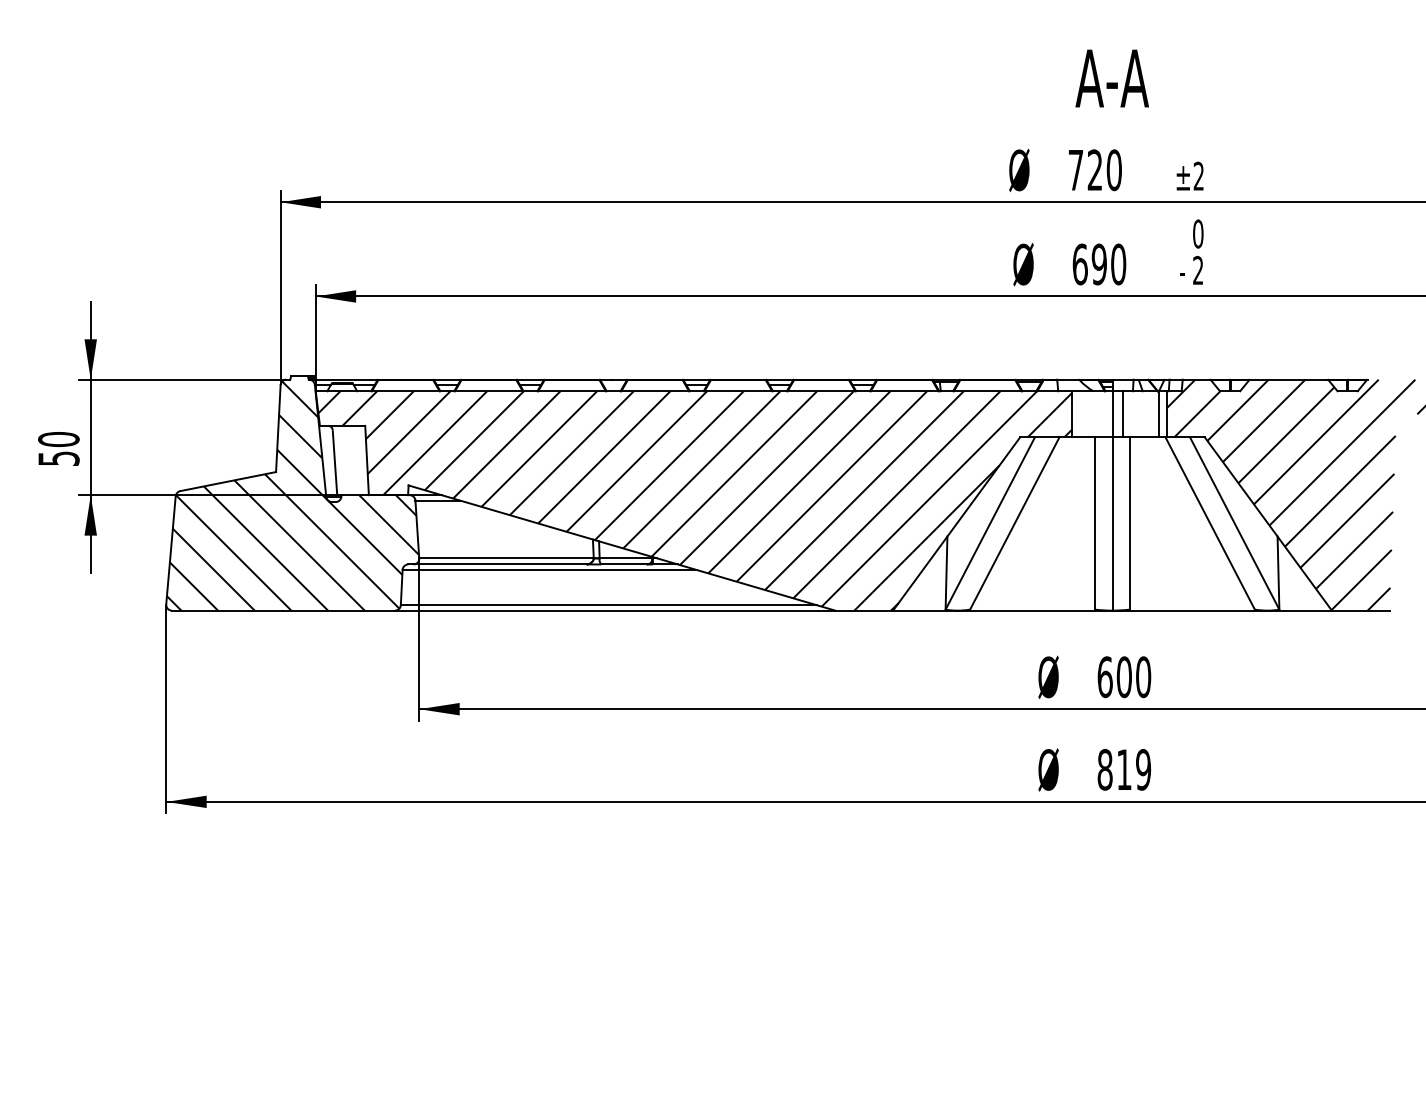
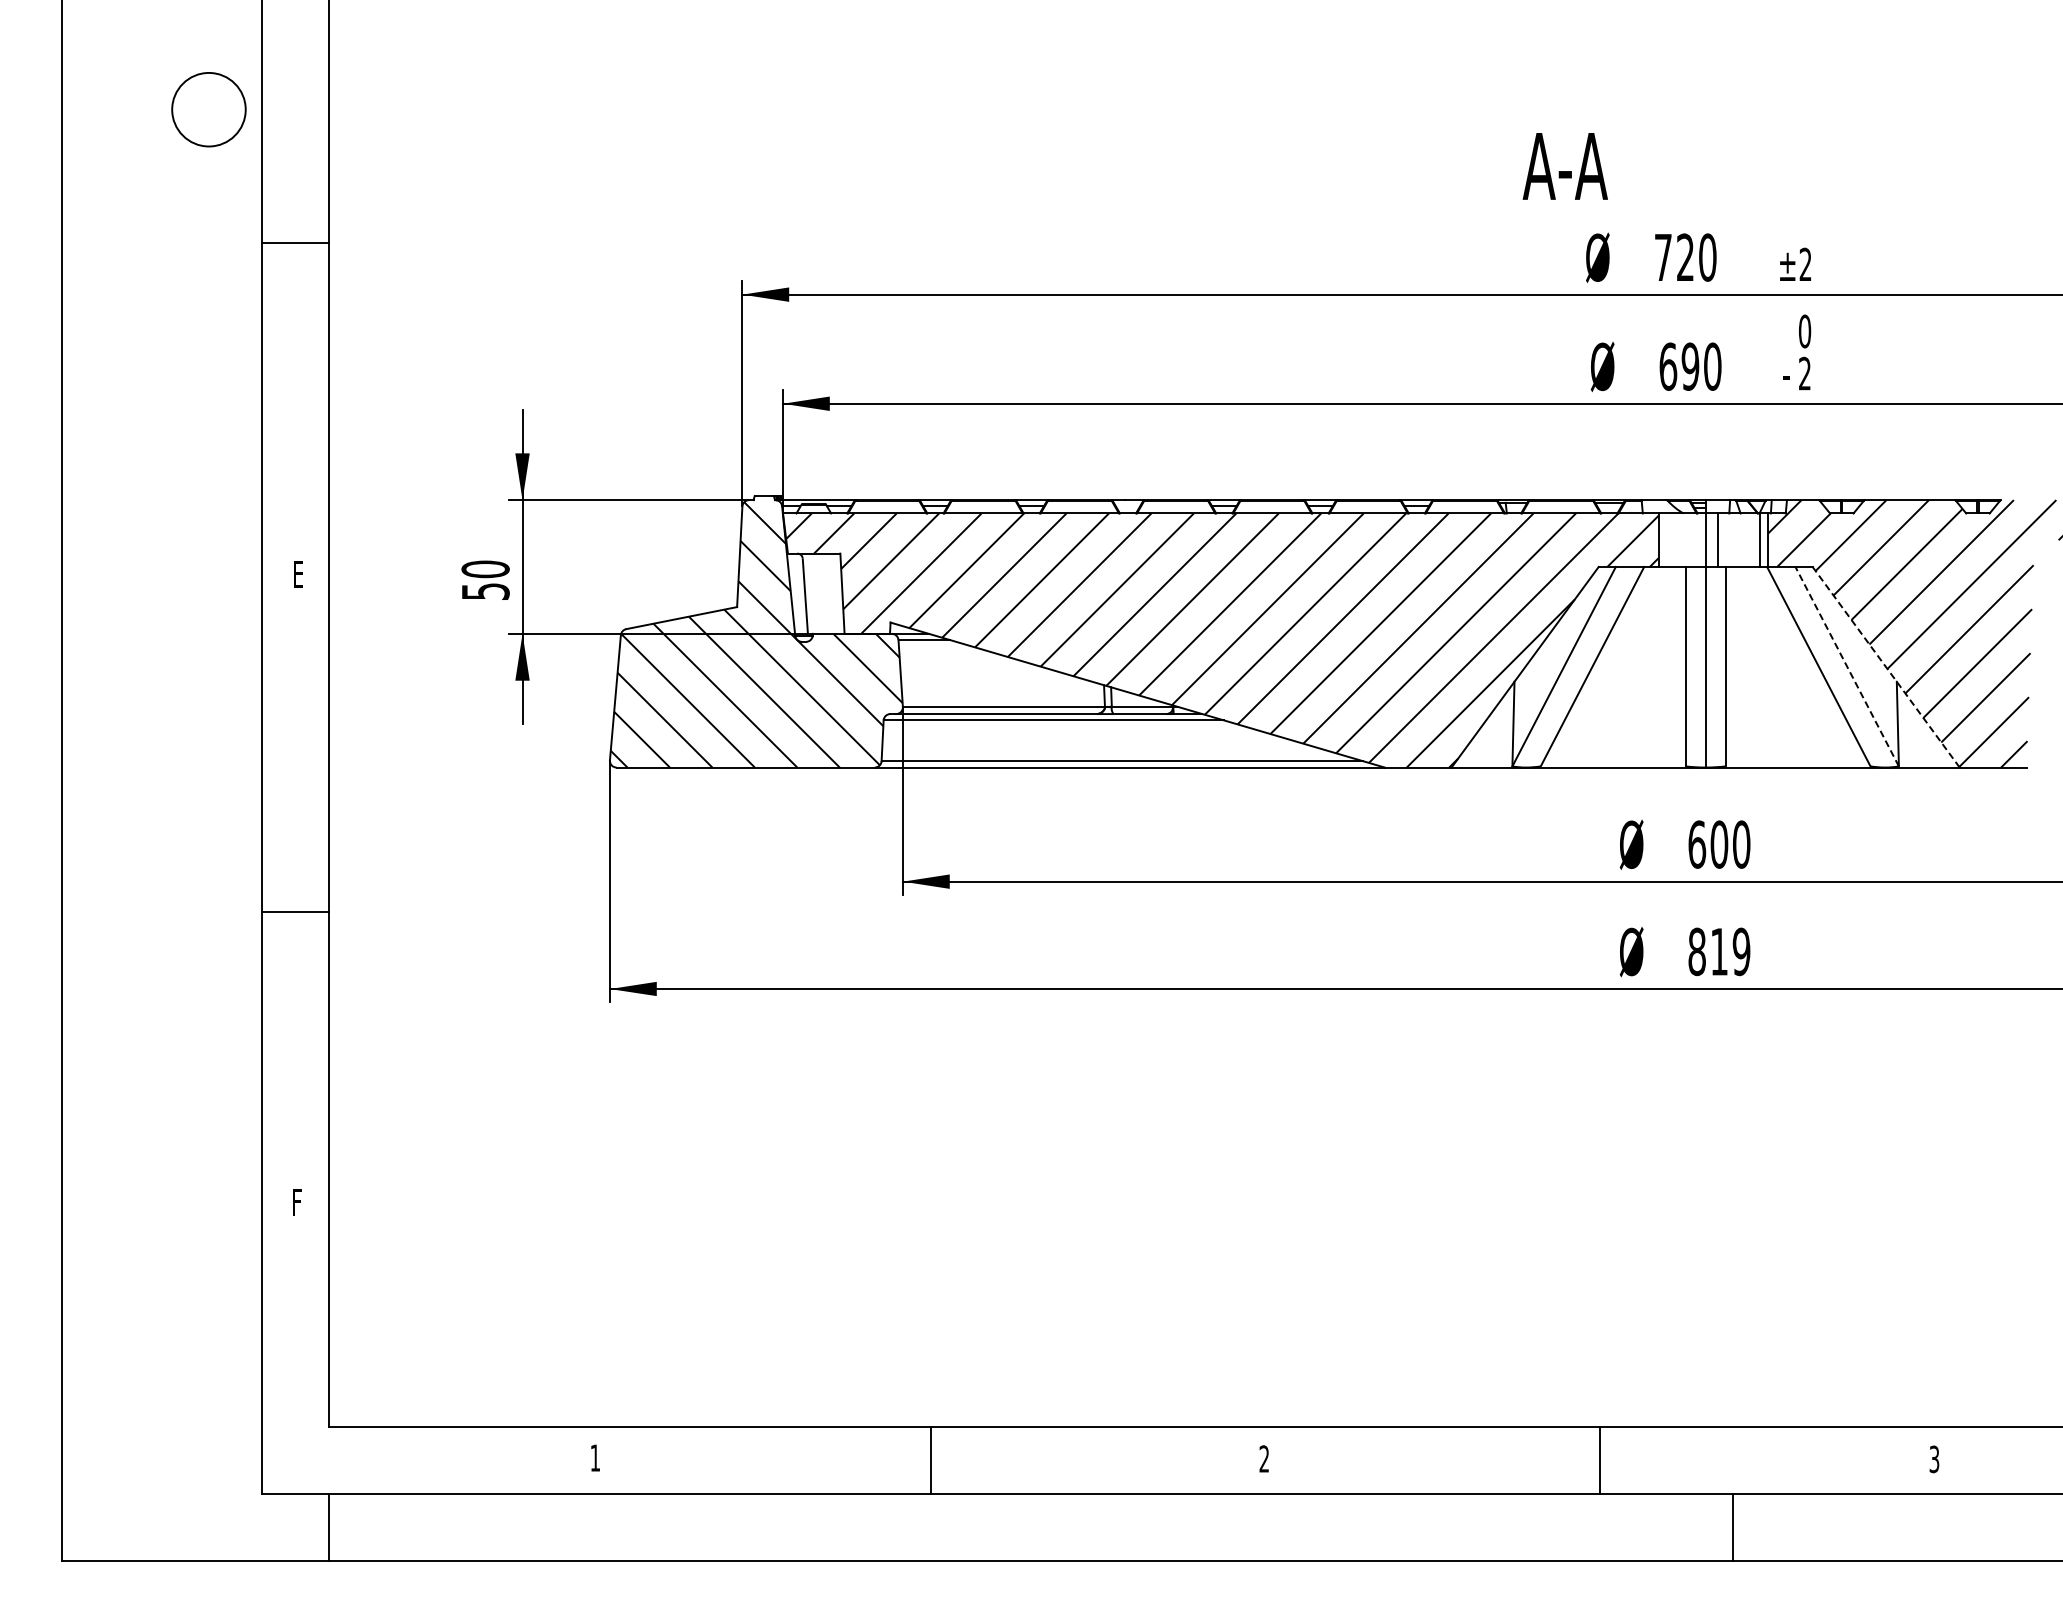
text: (1111, 78) -> (1564, 166), moved
line: (1234, 523) -> (1846, 666), solid -> dashed
line: (1267, 523) -> (1885, 666), solid -> dashed

